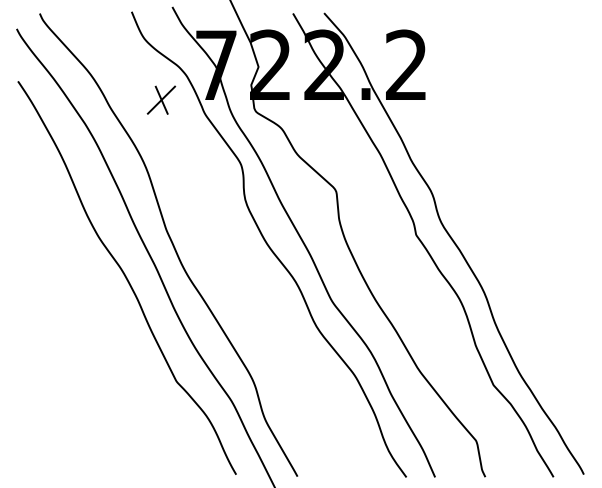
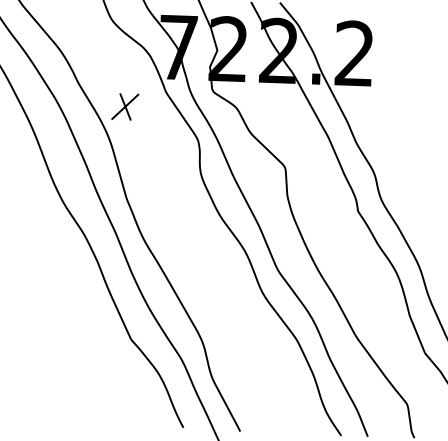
part: (161, 99) -> (125, 106), moved

